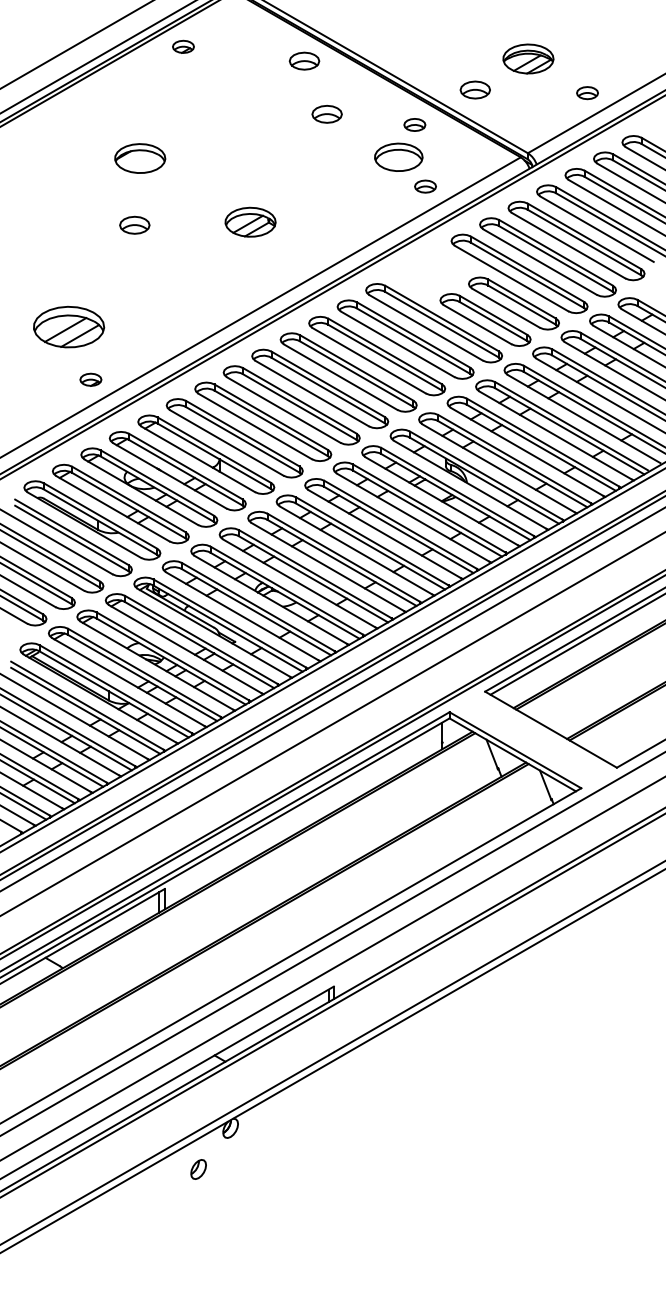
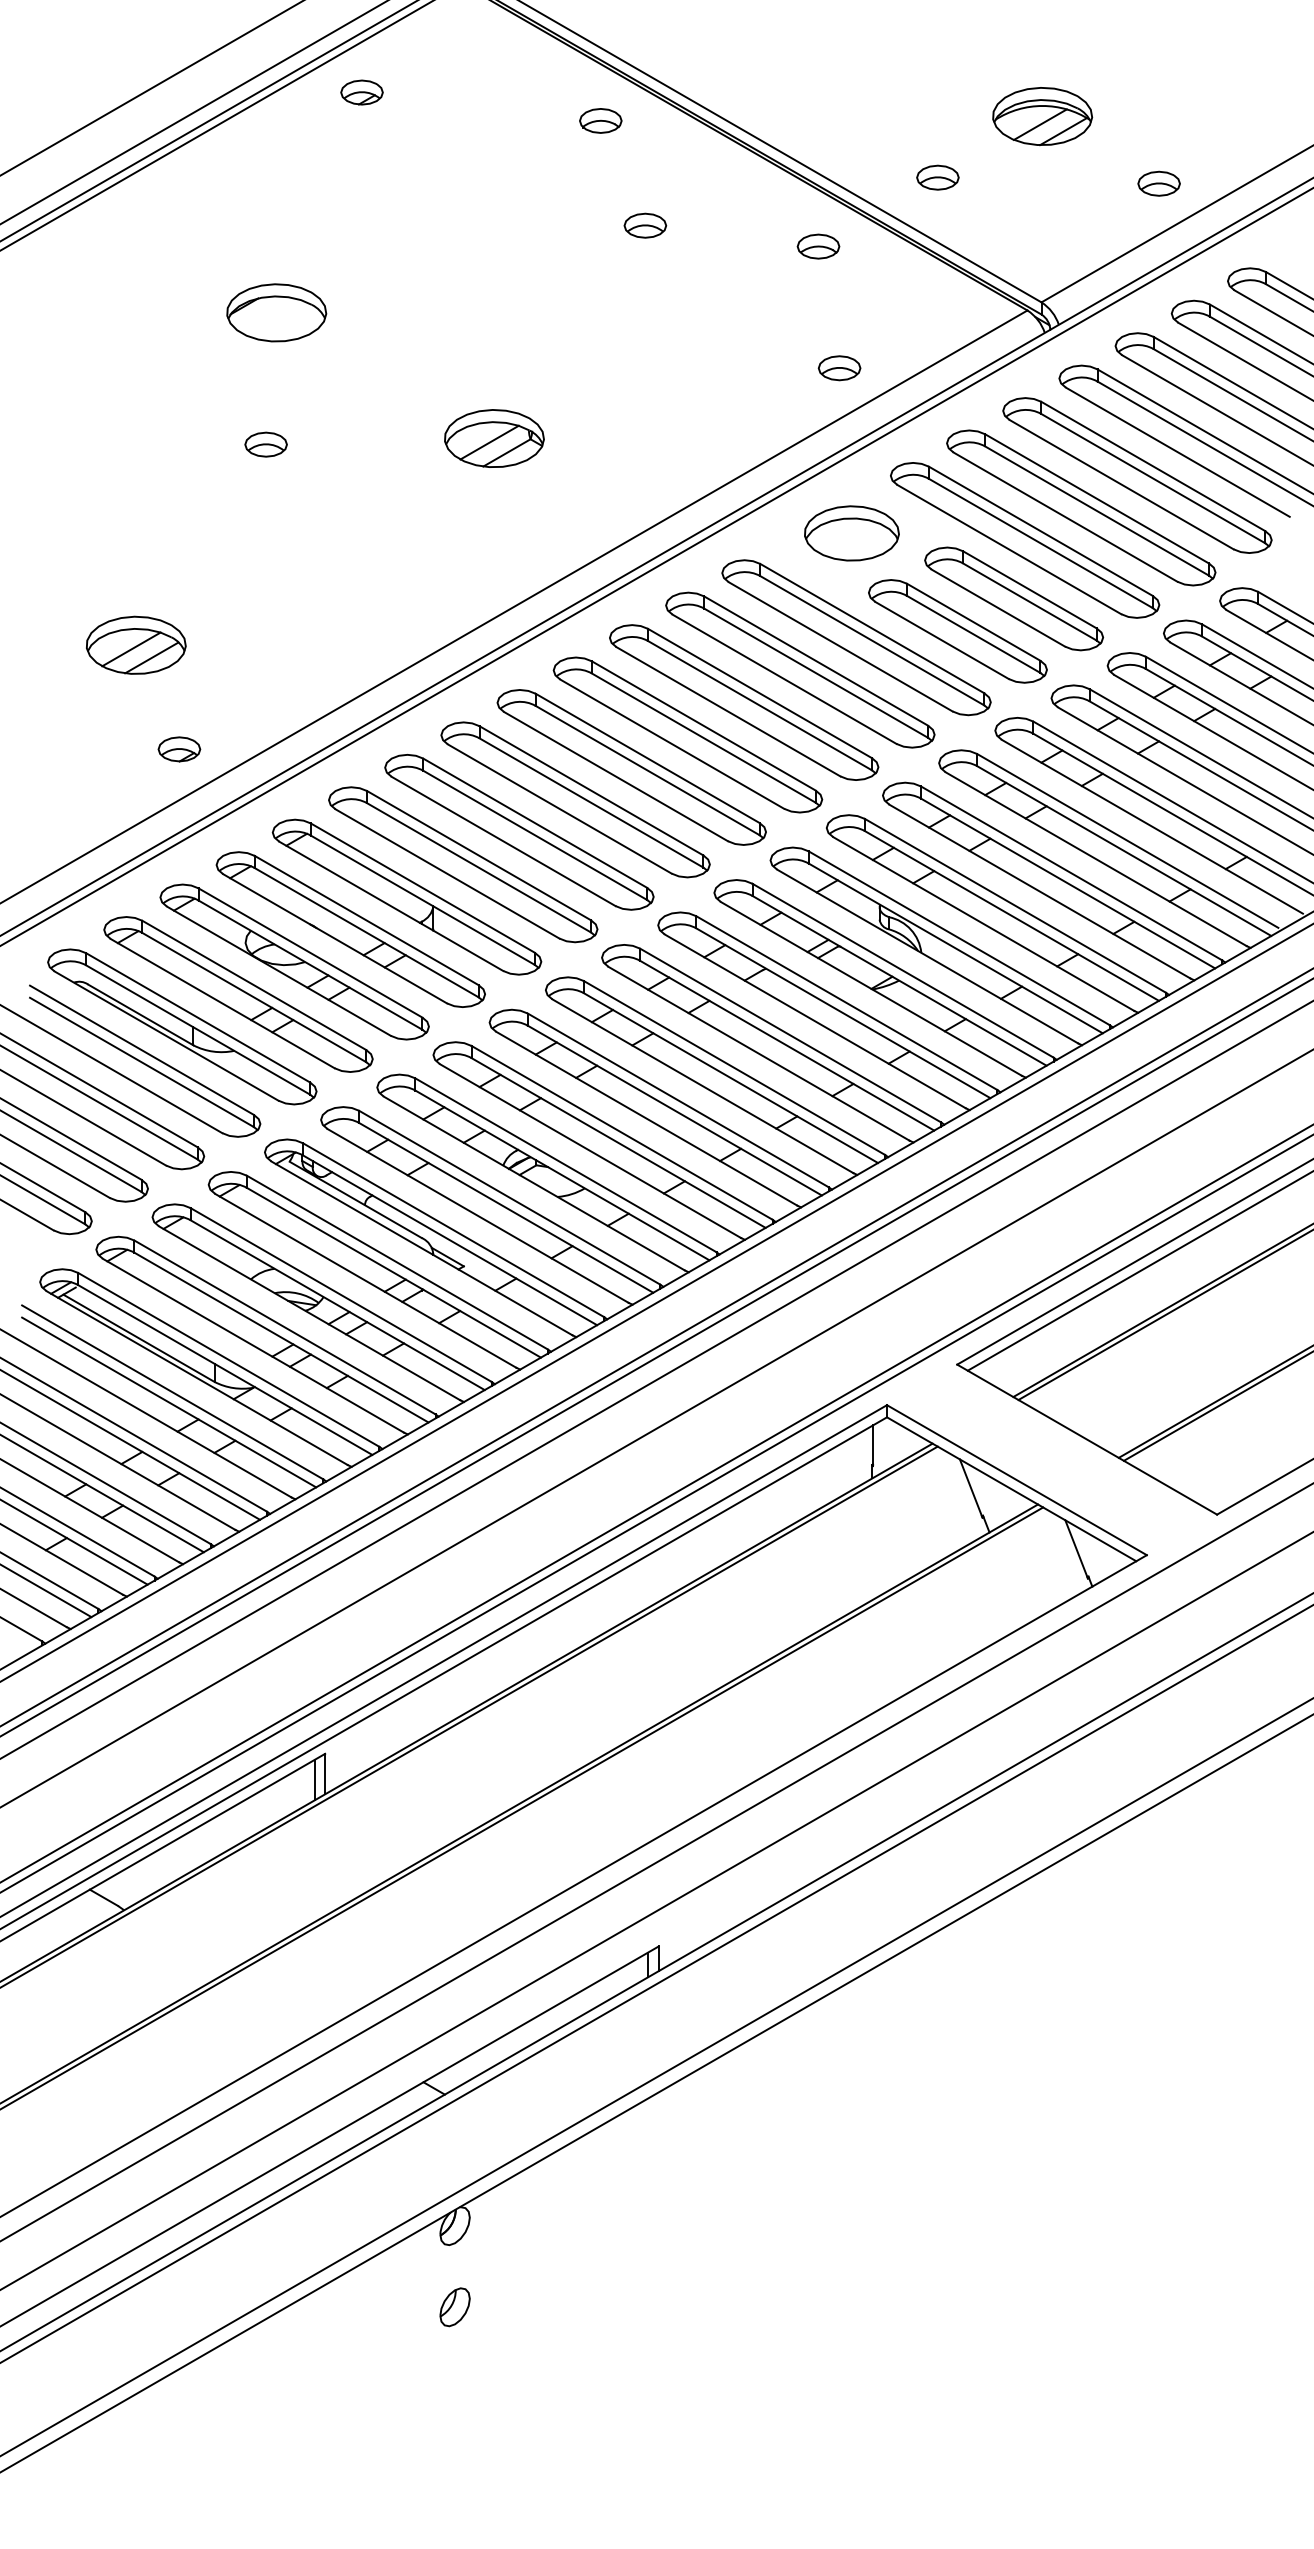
part: (304, 61) -> (600, 121), size x0.71
part: (475, 89) -> (938, 176), size x0.71
part: (326, 114) -> (644, 225), size x0.71
part: (398, 156) -> (851, 531), moved
part: (134, 225) -> (265, 444), size x0.71
part: (68, 326) -> (135, 644), size x0.71
part: (198, 1169) -> (454, 2307), moved

